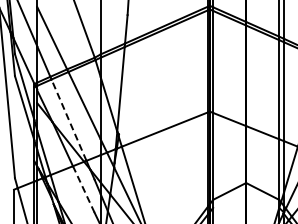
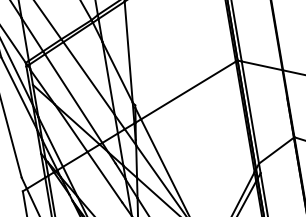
line: (68, 119) -> (72, 97), dashed -> solid
line: (83, 189) -> (104, 177), dashed -> solid

